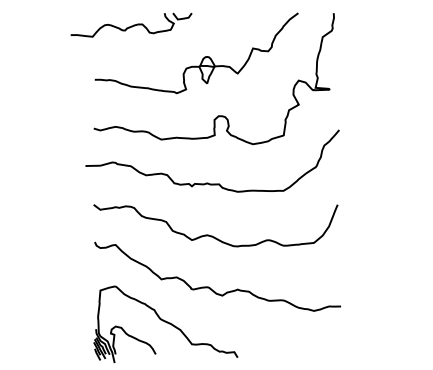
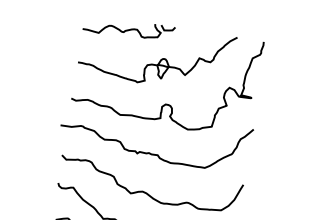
part: (131, 24) -> (129, 28), moved

